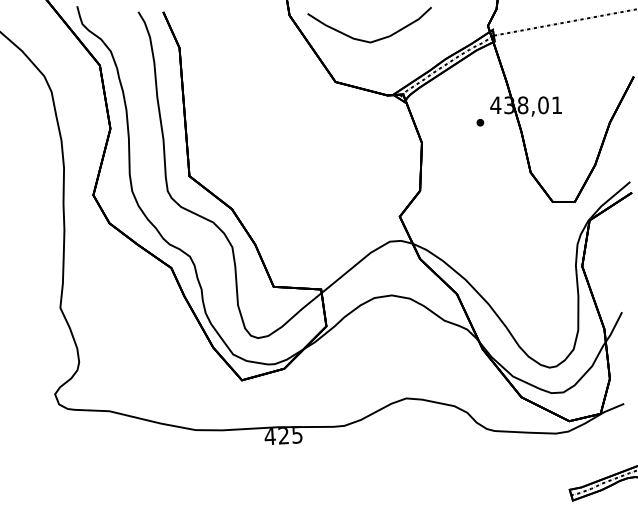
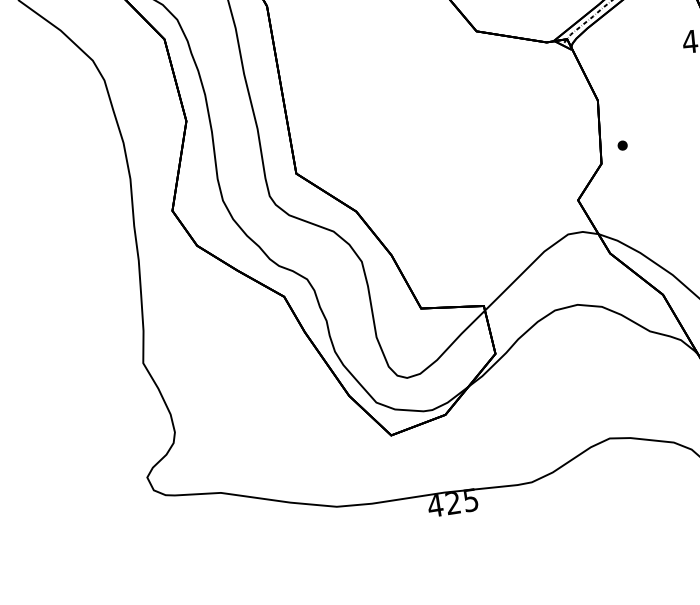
part: (480, 122) -> (622, 145), moved

